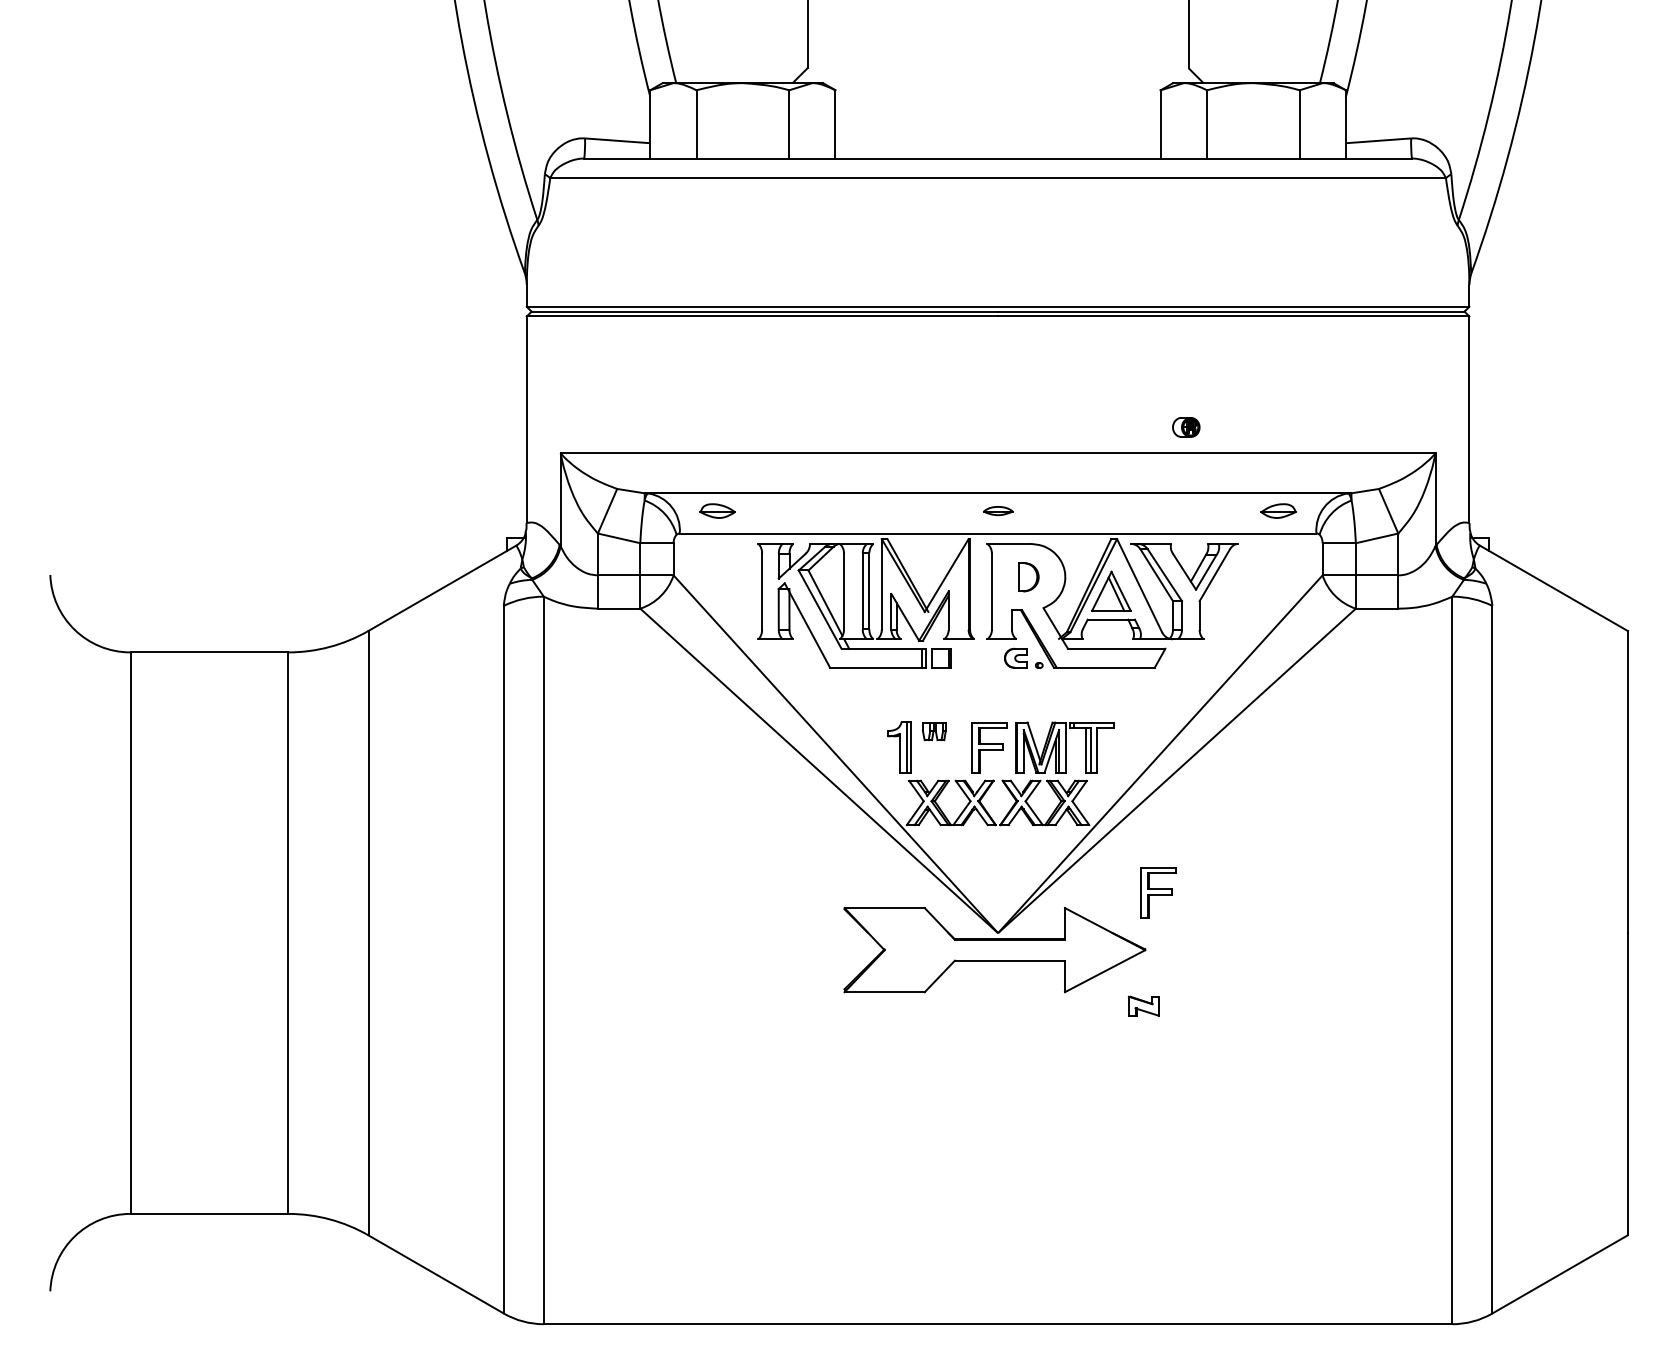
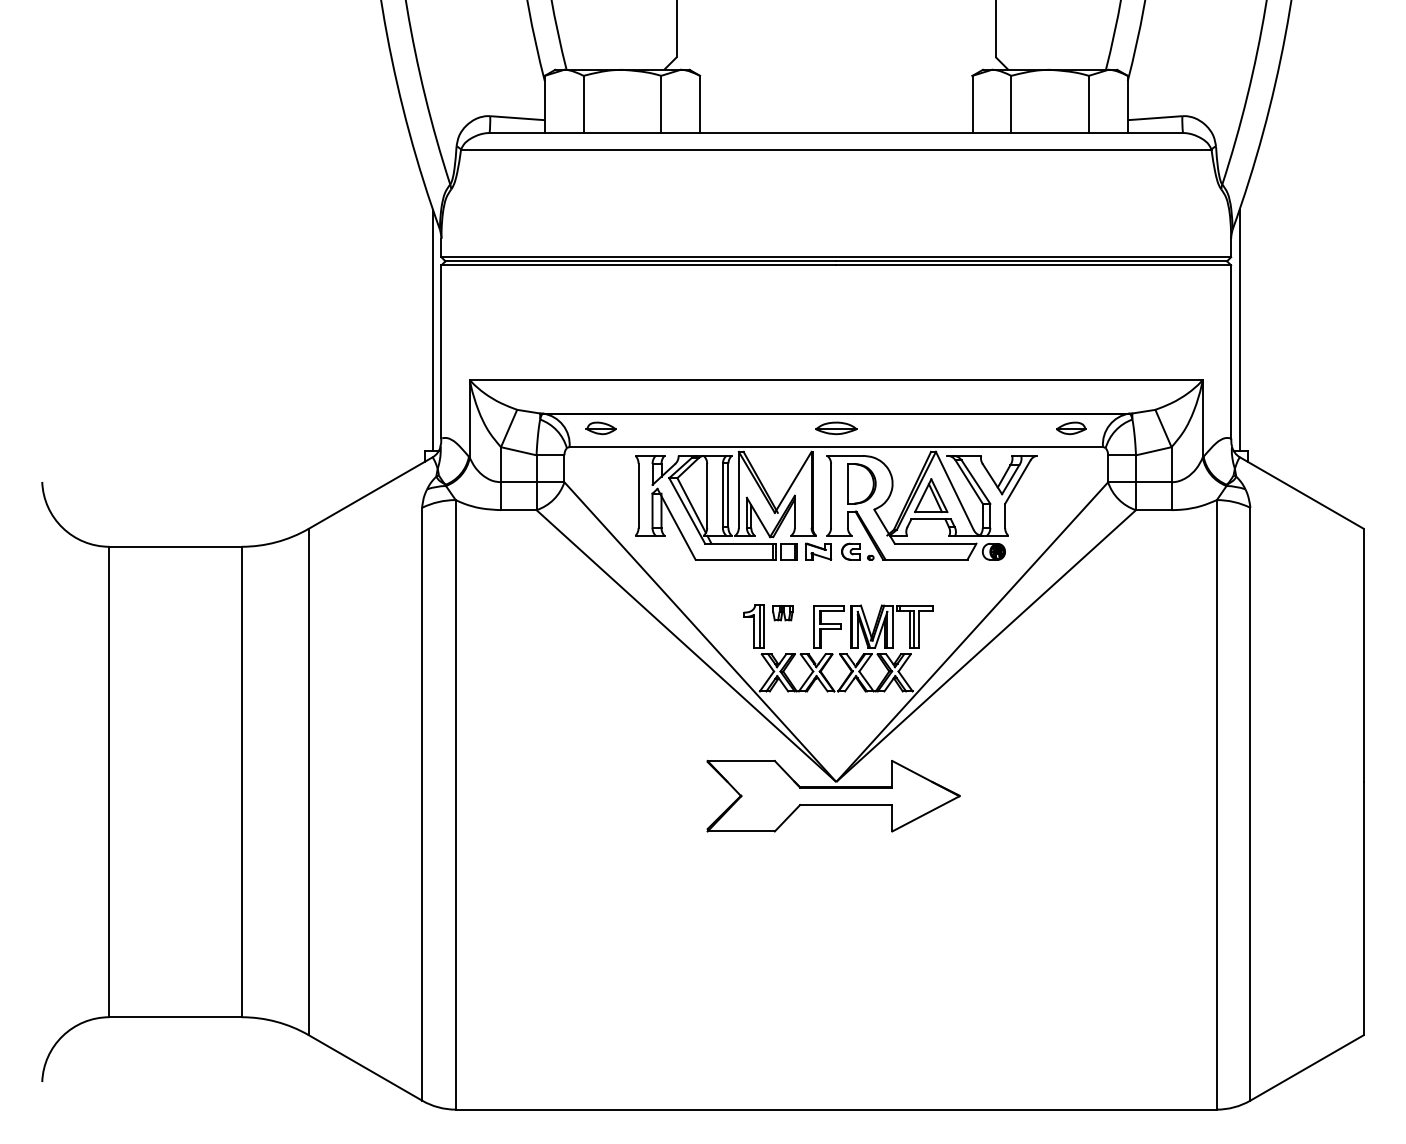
line: (516, 393) -> (432, 329), added
line: (1479, 393) -> (1239, 329), added
part: (1186, 427) -> (994, 551), moved
part: (998, 510) -> (836, 427), size x1.67
part: (1028, 576) -> (861, 483), size x1.67
part: (1158, 892) -> (970, 747), removed
part: (1143, 1005) -> (818, 551), moved

